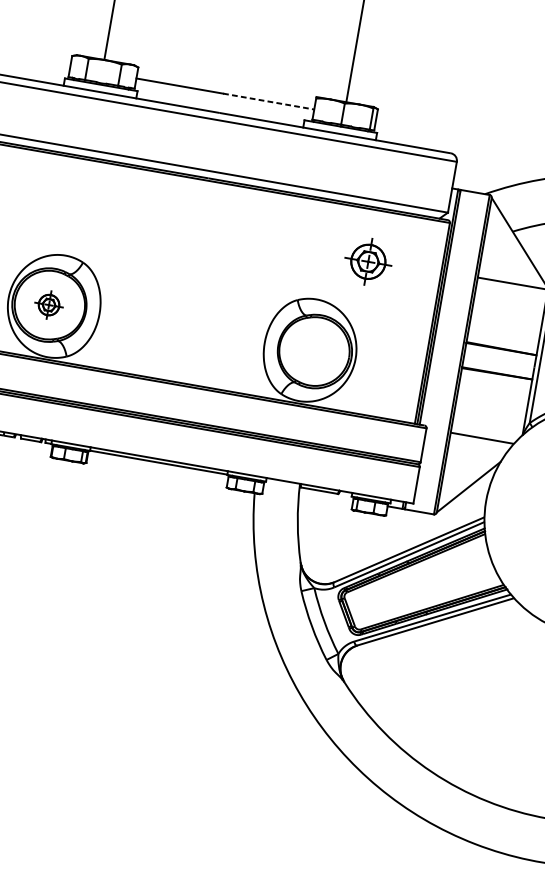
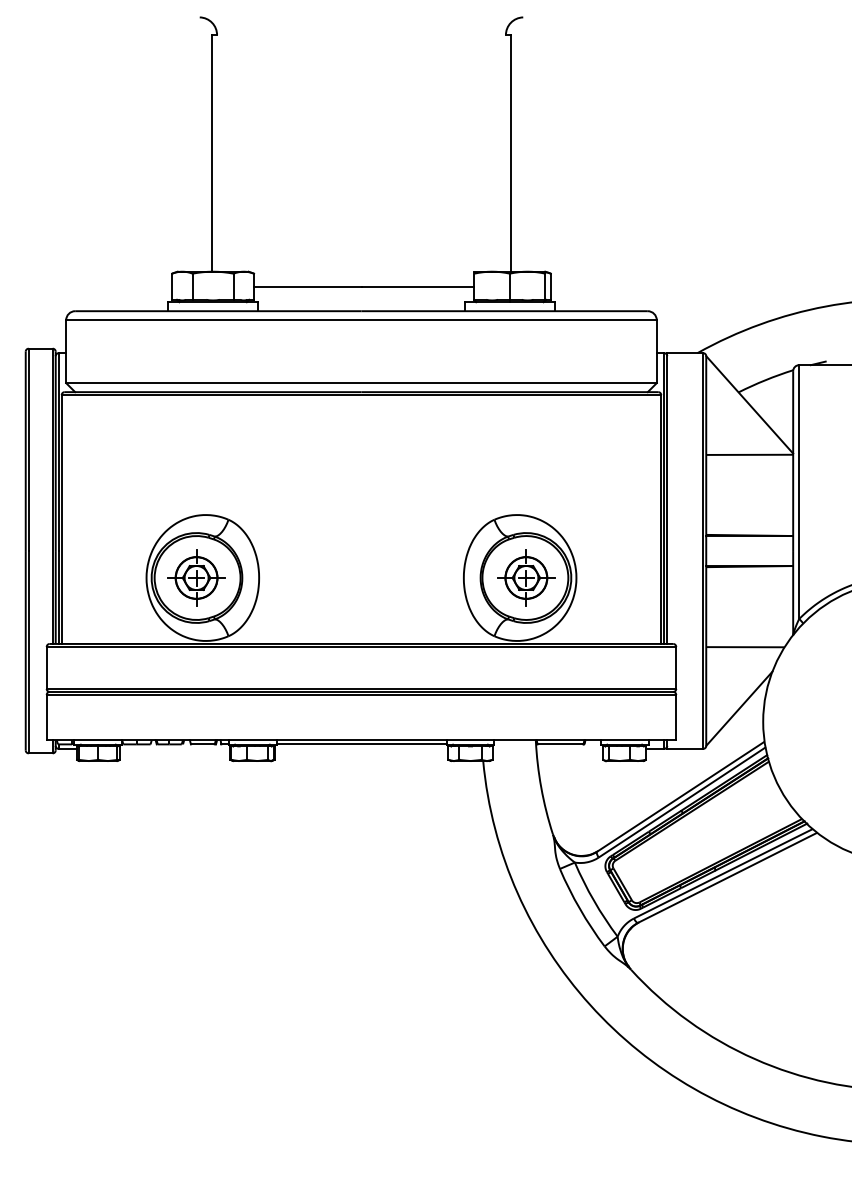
line: (269, 101) -> (418, 287), dashed -> solid
part: (368, 261) -> (526, 577), moved
part: (49, 304) -> (196, 577), size x1.67

